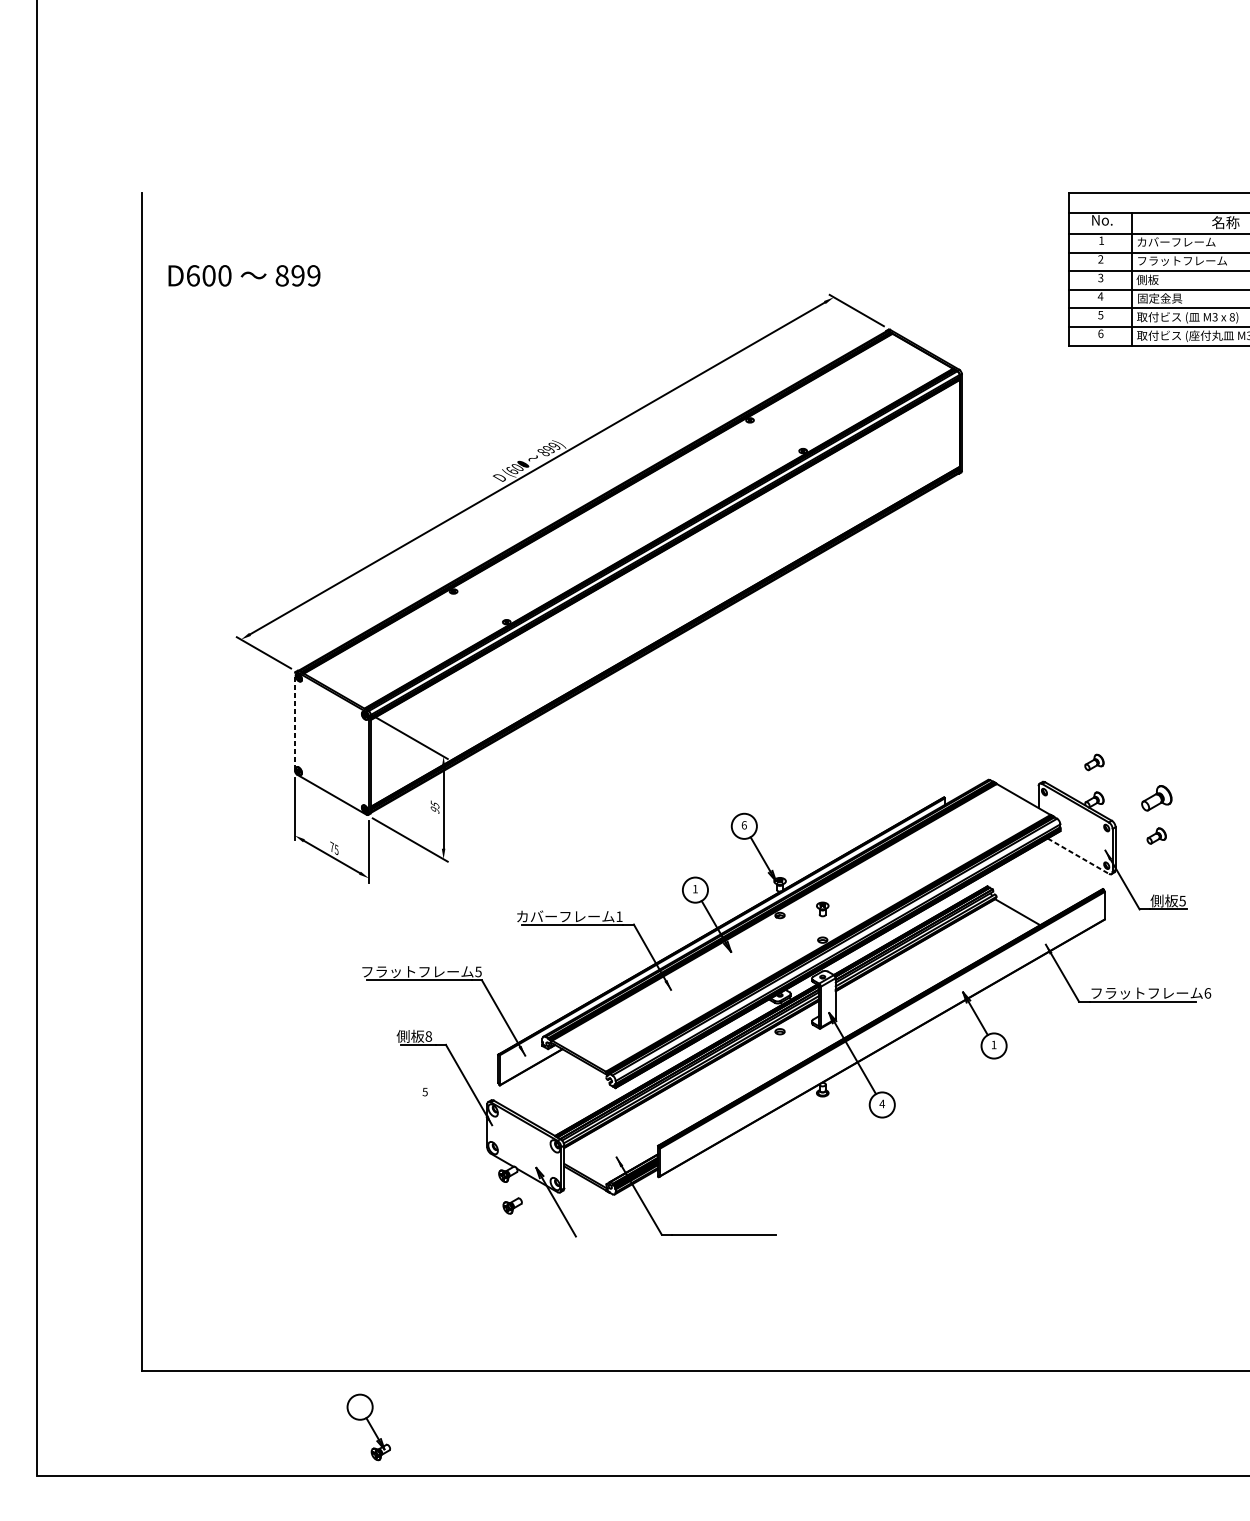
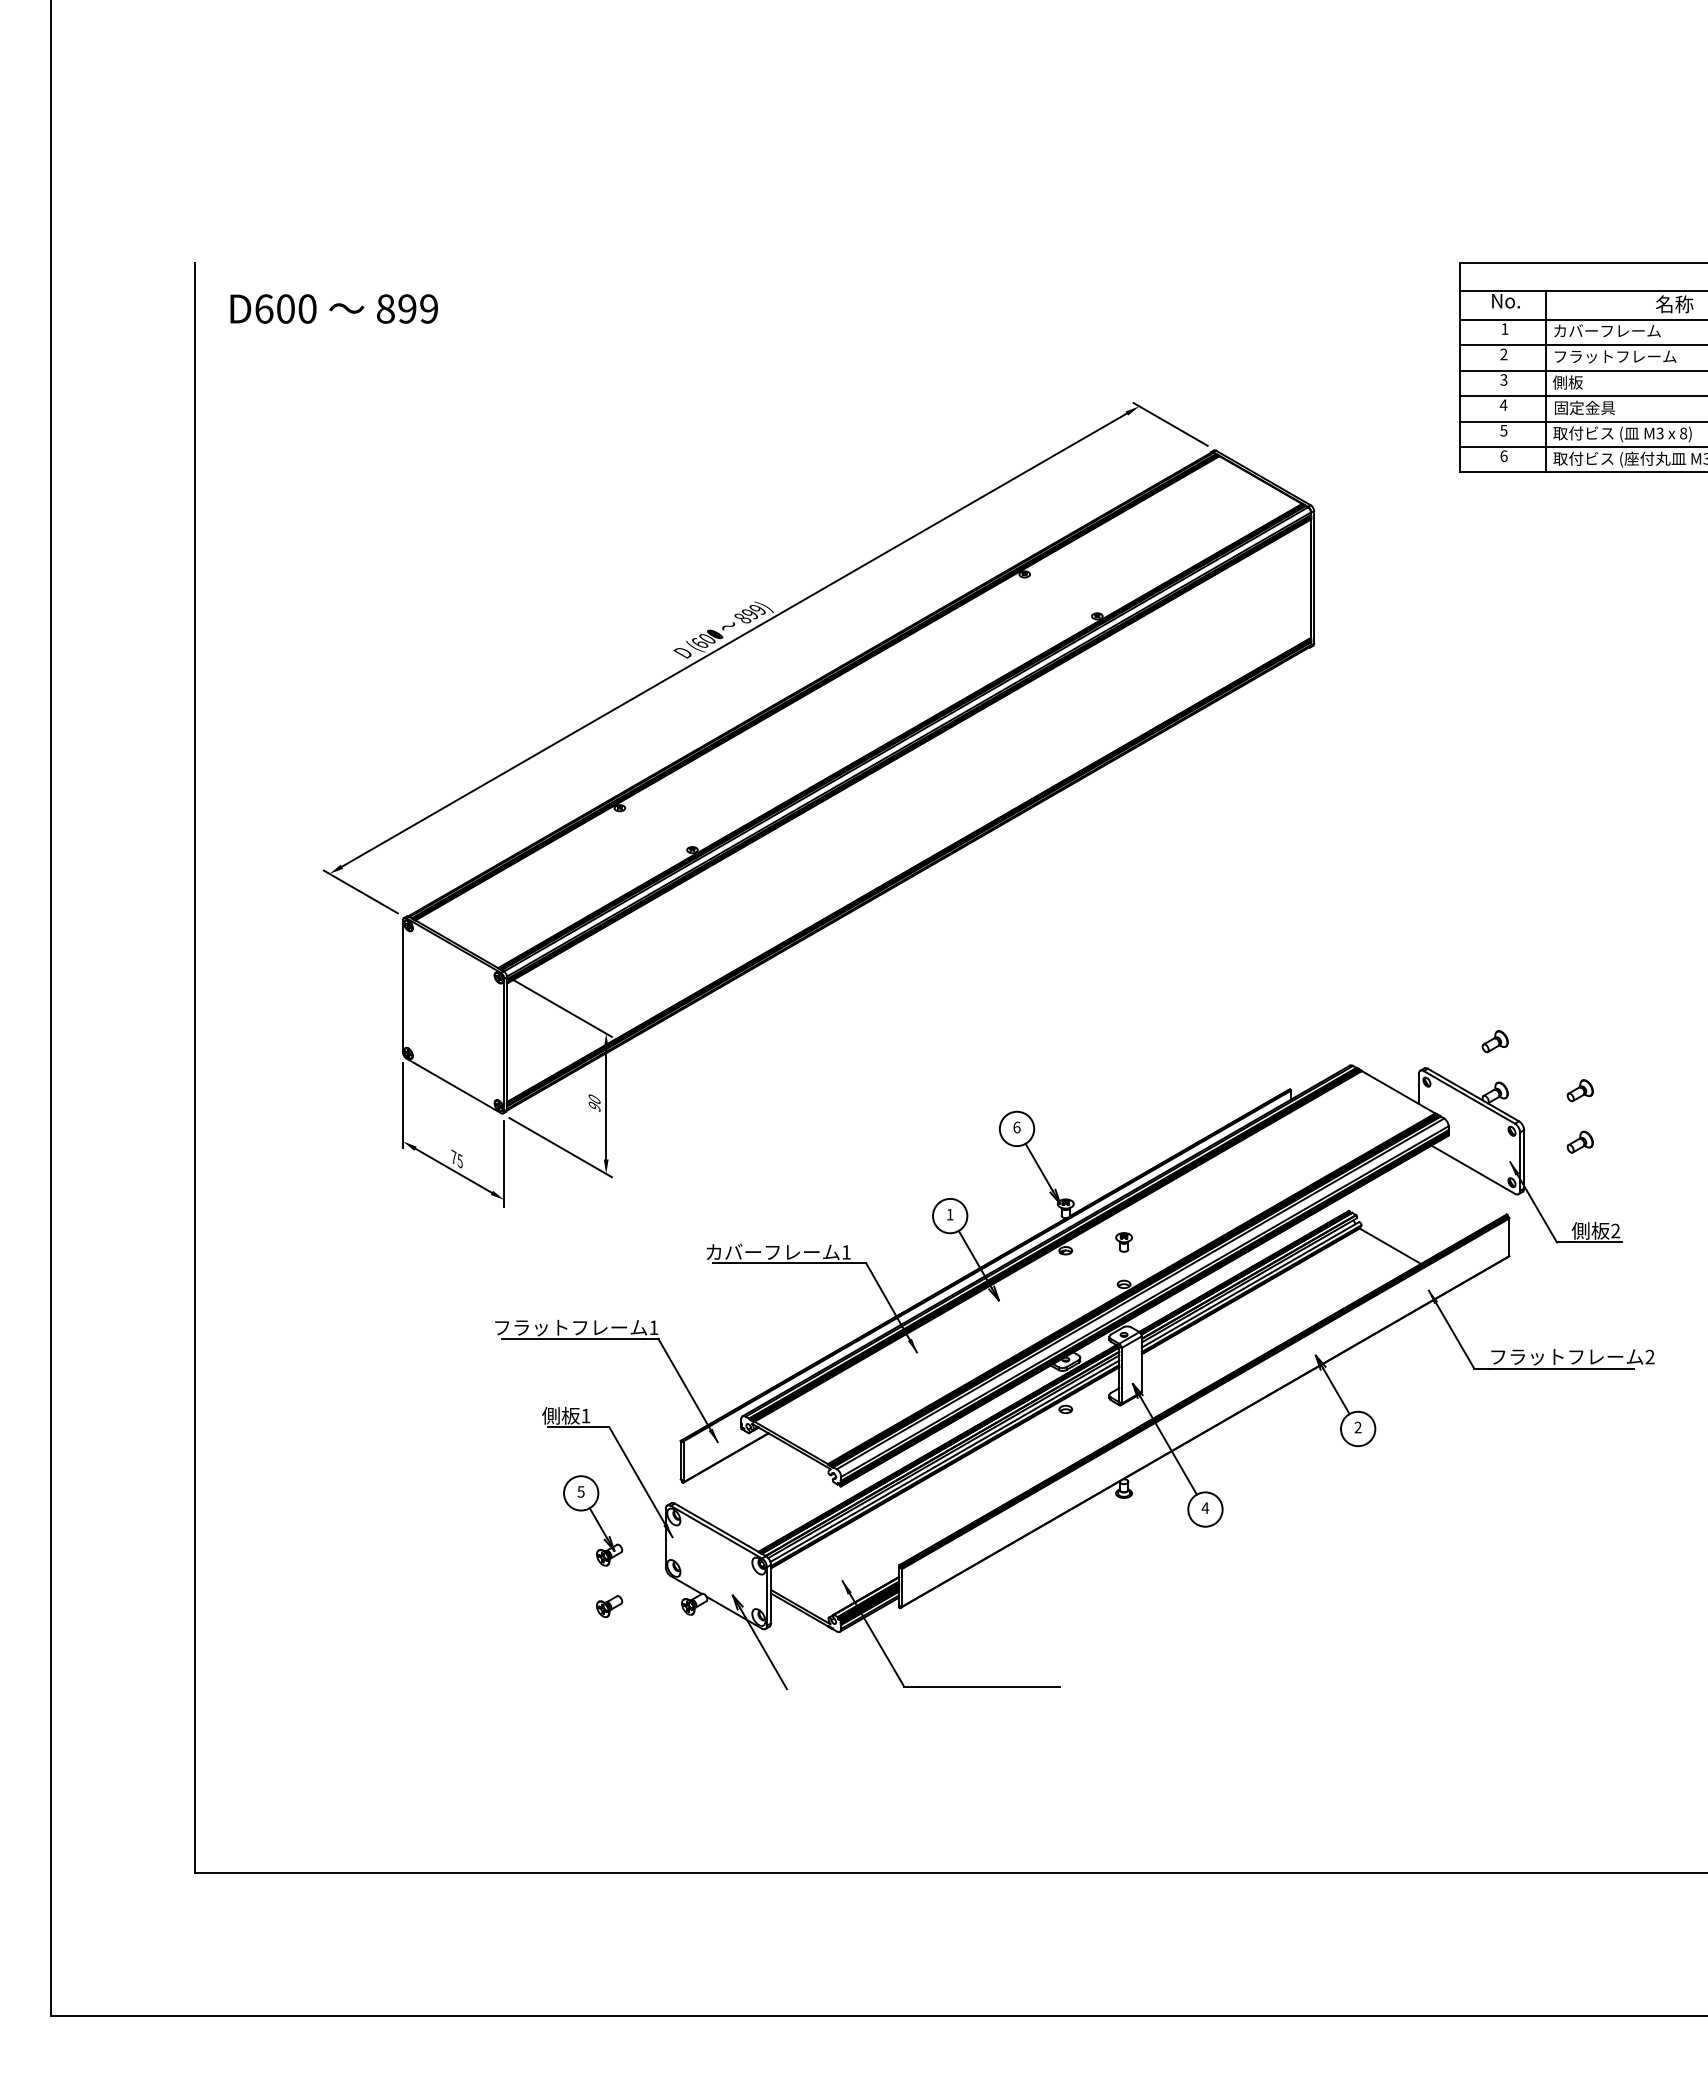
text: (243, 275) -> (333, 308), moved
line: (295, 721) -> (403, 985), dashed -> solid
part: (1156, 798) -> (1579, 1090), size x0.62
text: (435, 804) -> (594, 1098), 95 -> 90
line: (1078, 856) -> (1473, 1169), dashed -> solid
text: (1182, 900) -> (1615, 1230), 5 -> 2
text: (478, 971) -> (653, 1327), 5 -> 1
text: (1207, 992) -> (1649, 1356), 6 -> 2
text: (428, 1036) -> (585, 1415), 8 -> 1
text: (993, 1044) -> (1357, 1427), 1 -> 2
part: (512, 1205) -> (609, 1606), moved
part: (369, 1427) -> (593, 1520), moved

